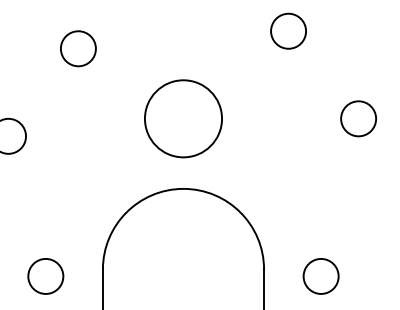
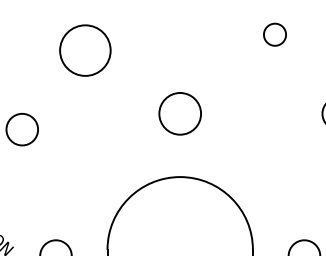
circle: (288, 30) -> (274, 34), size x0.7
circle: (77, 48) -> (84, 50), size x1.6
circle: (183, 118) -> (180, 113), size x0.6

